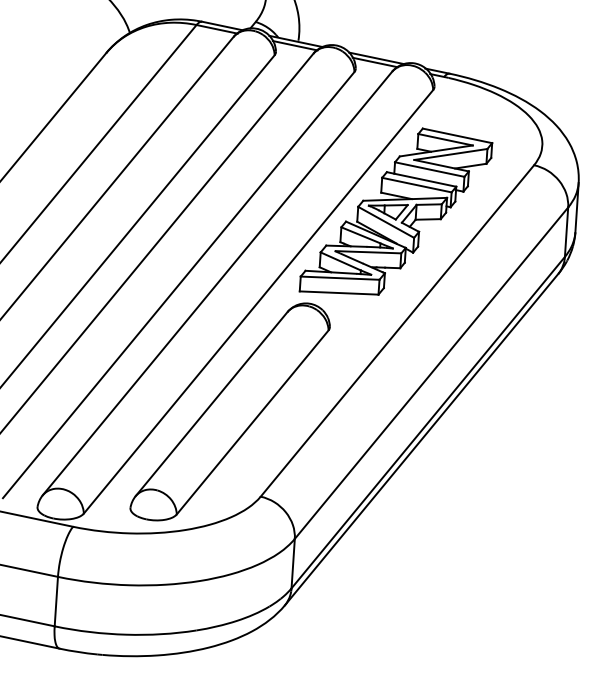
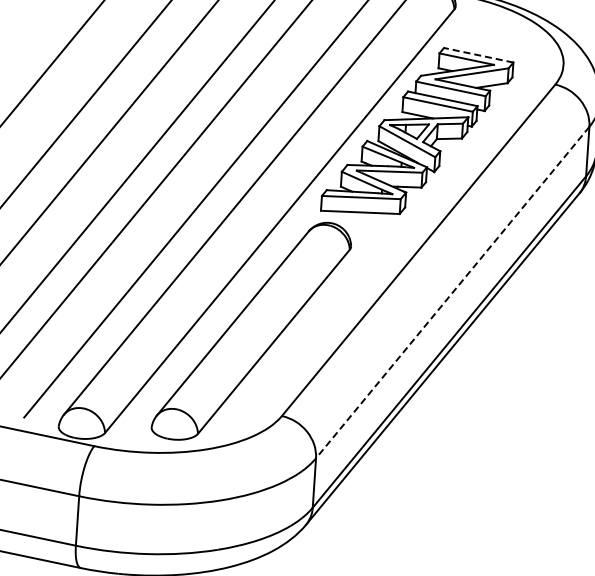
line: (457, 135) -> (478, 54), solid -> dashed
line: (431, 373) -> (452, 292), solid -> dashed

